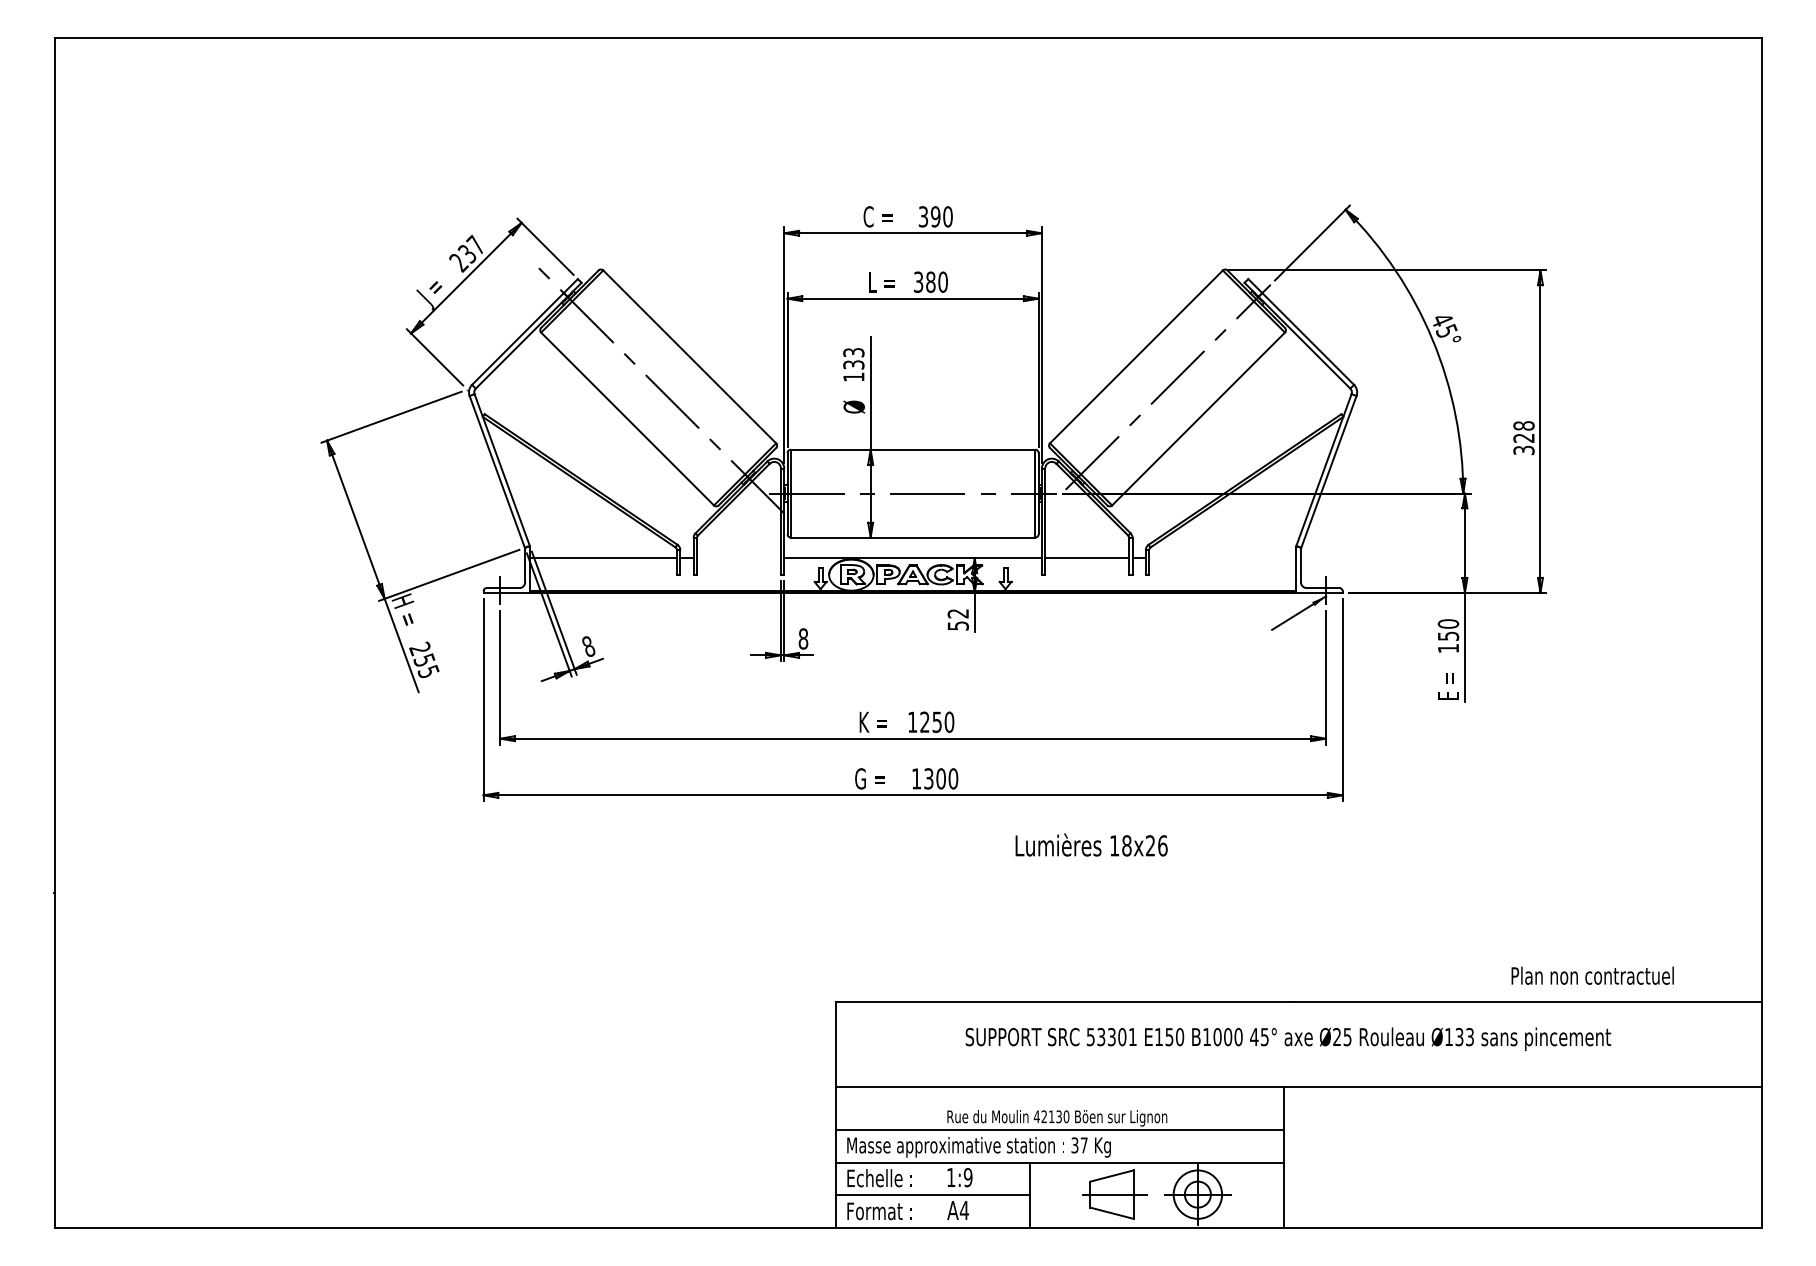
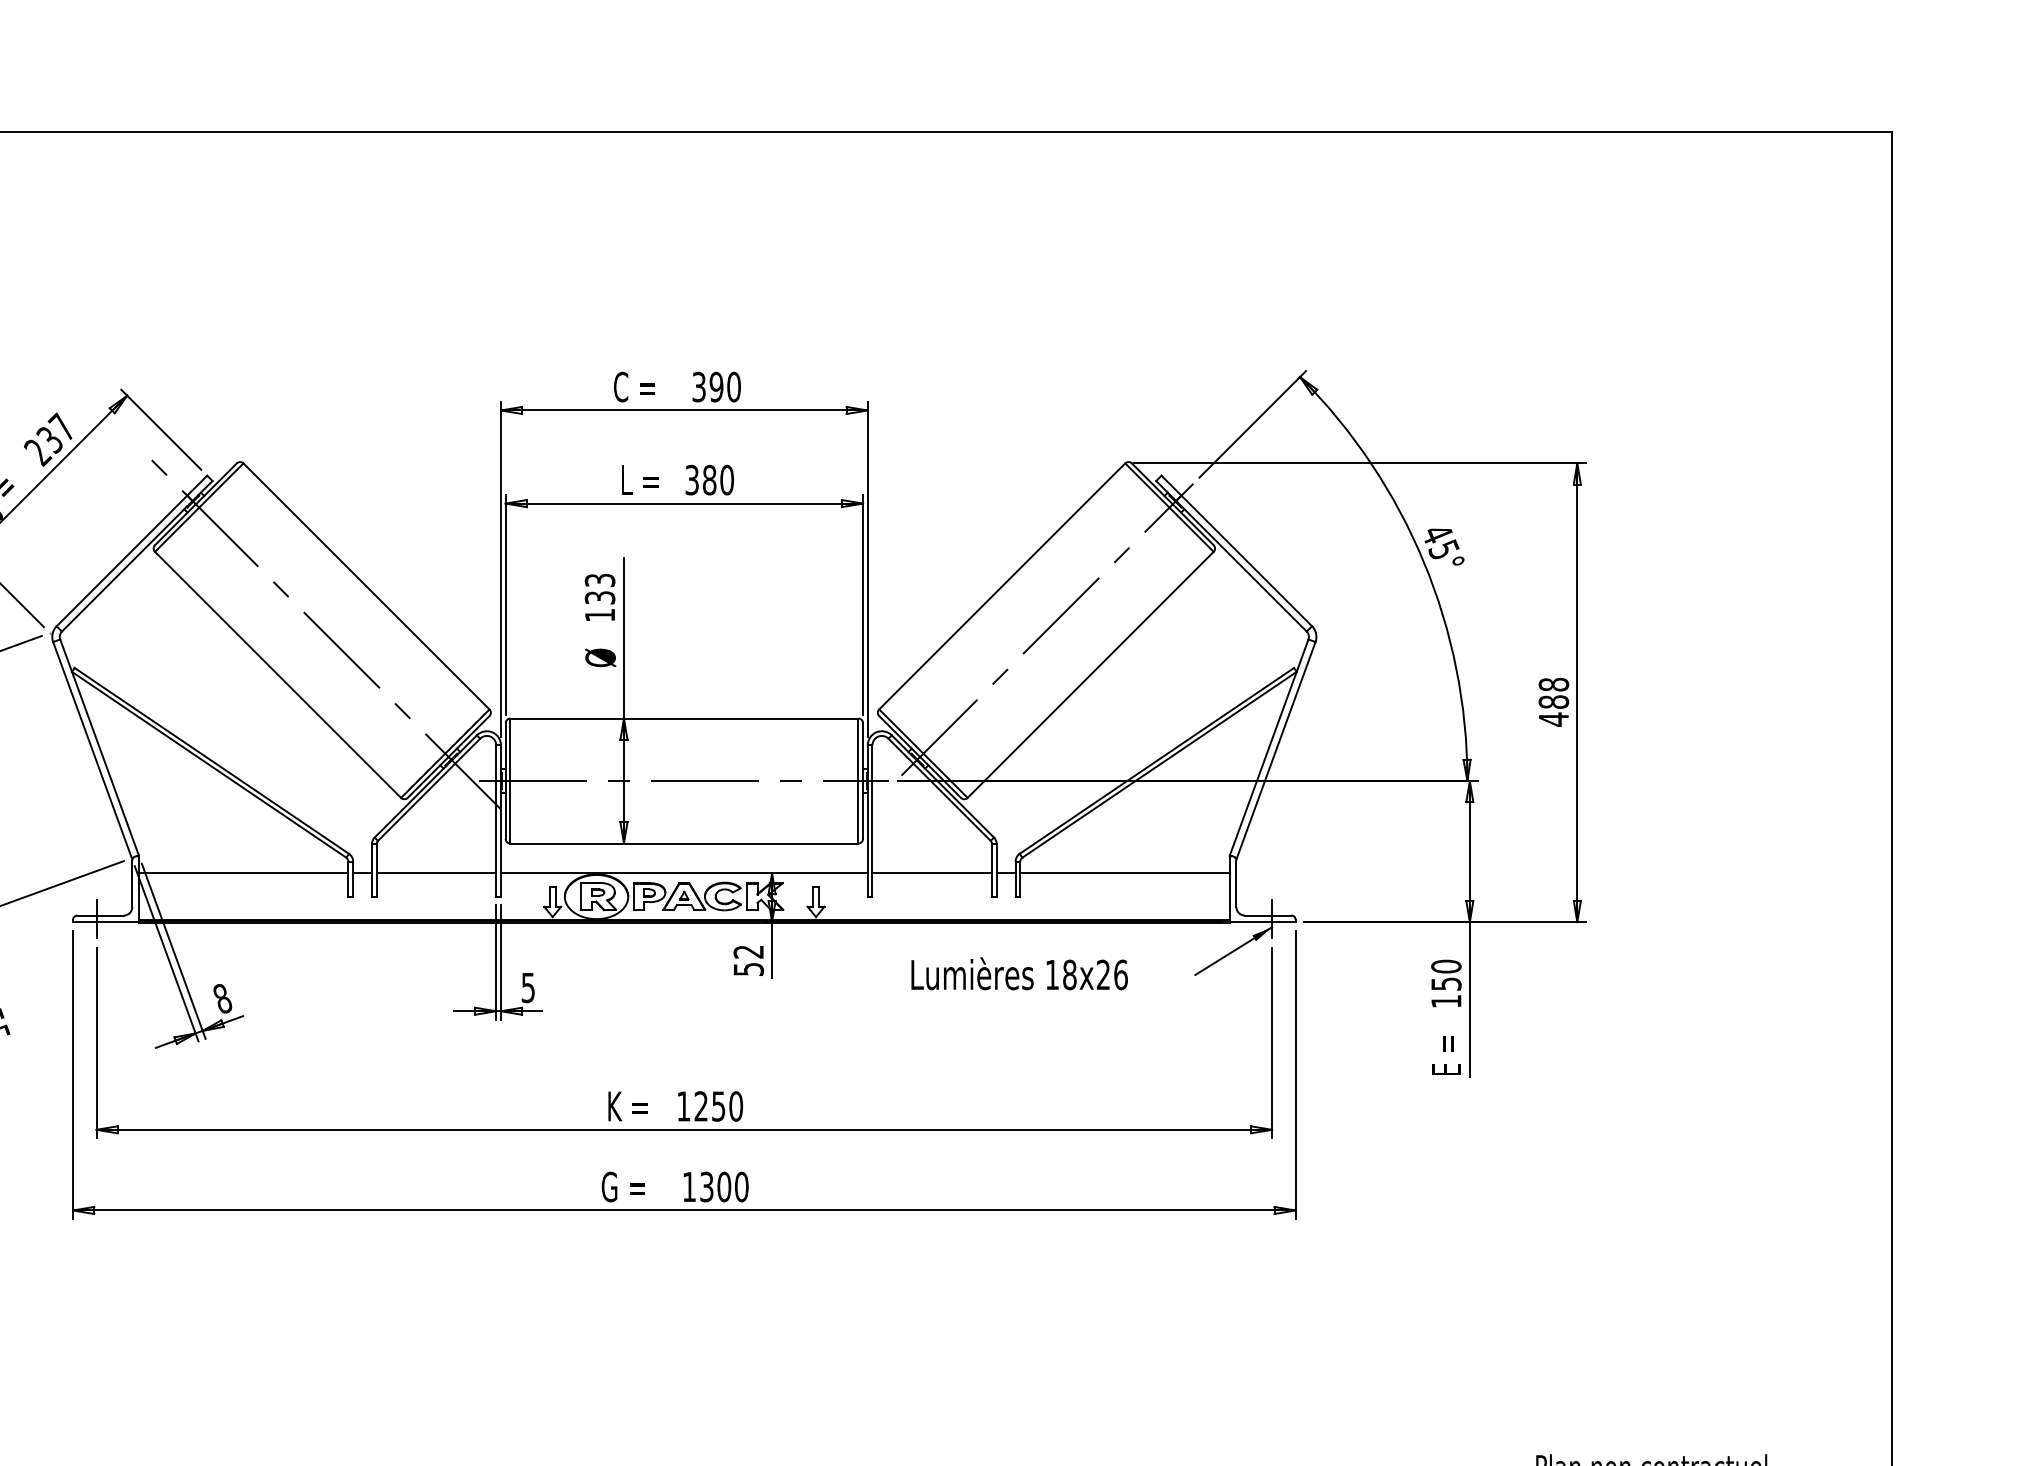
text: (1523, 444) -> (1553, 711), 328 -> 488
line: (738, 558) -> (435, 873), added
line: (1222, 558) -> (1124, 873), added
text: (803, 638) -> (528, 987), 8 -> 5
text: (1091, 844) -> (1019, 972), moved

